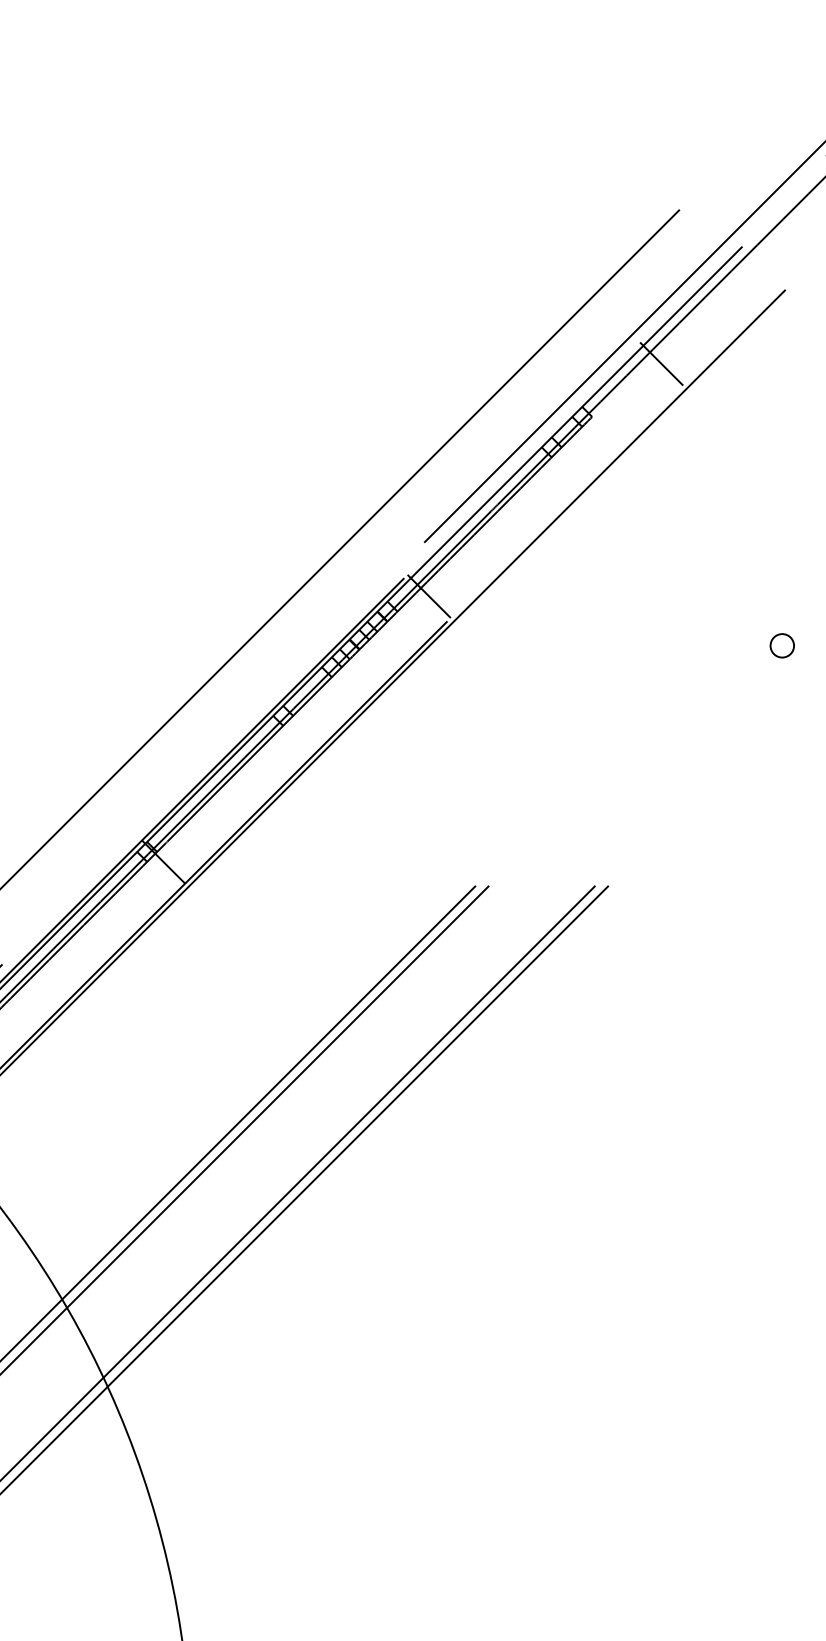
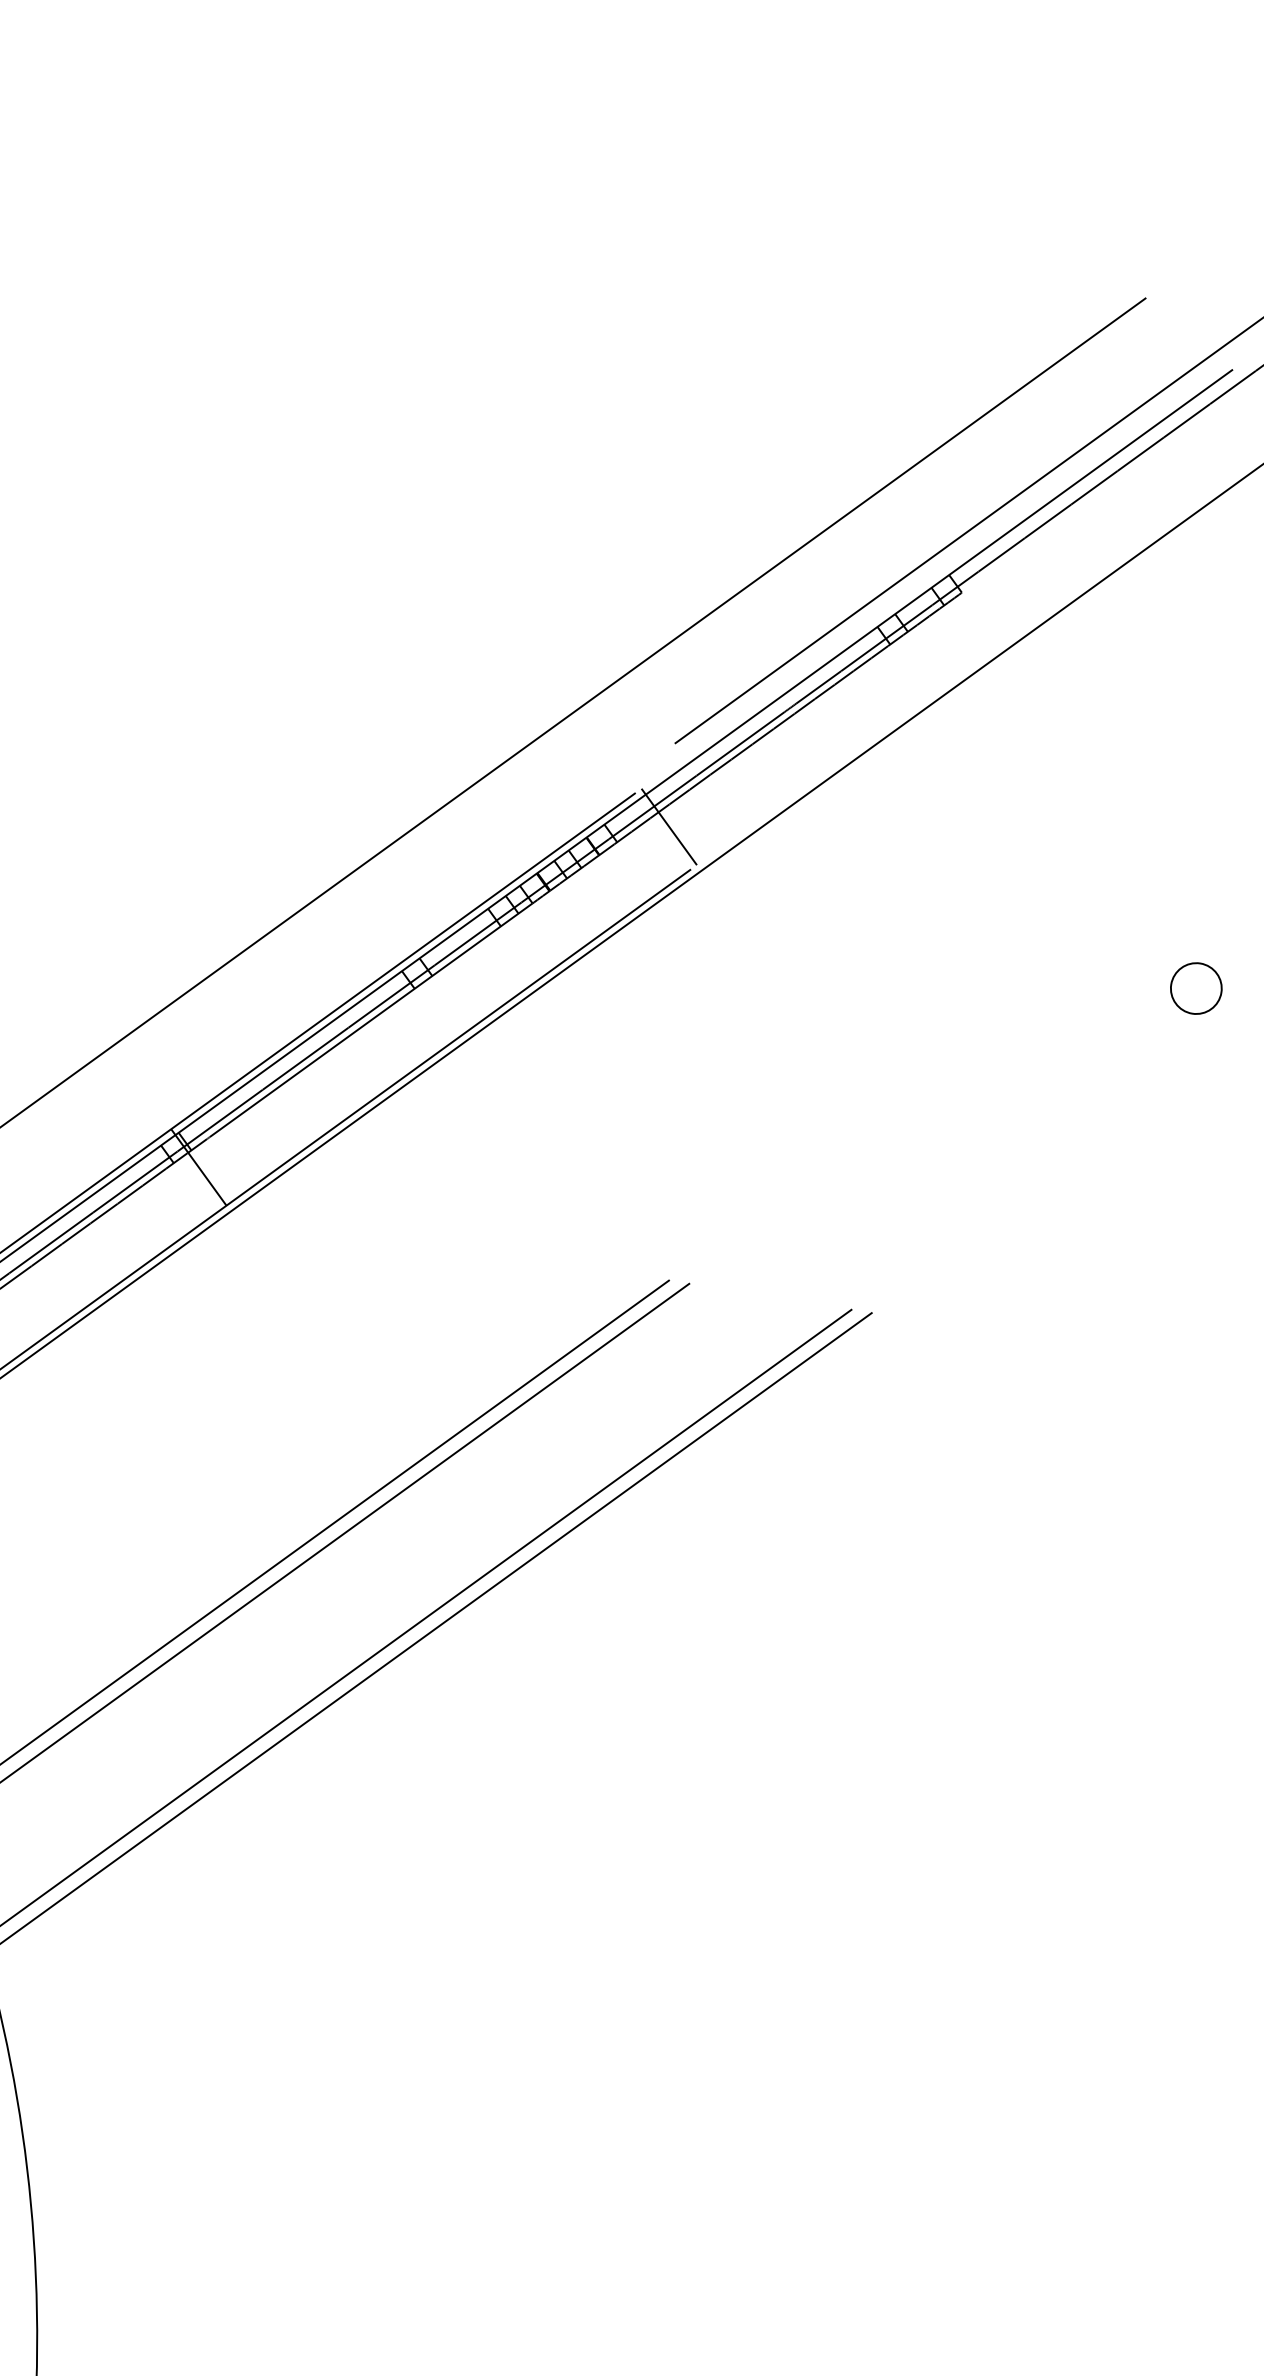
line: (661, 363) -> (1080, 528), removed
circle: (781, 645) -> (1194, 987), size x1.4

